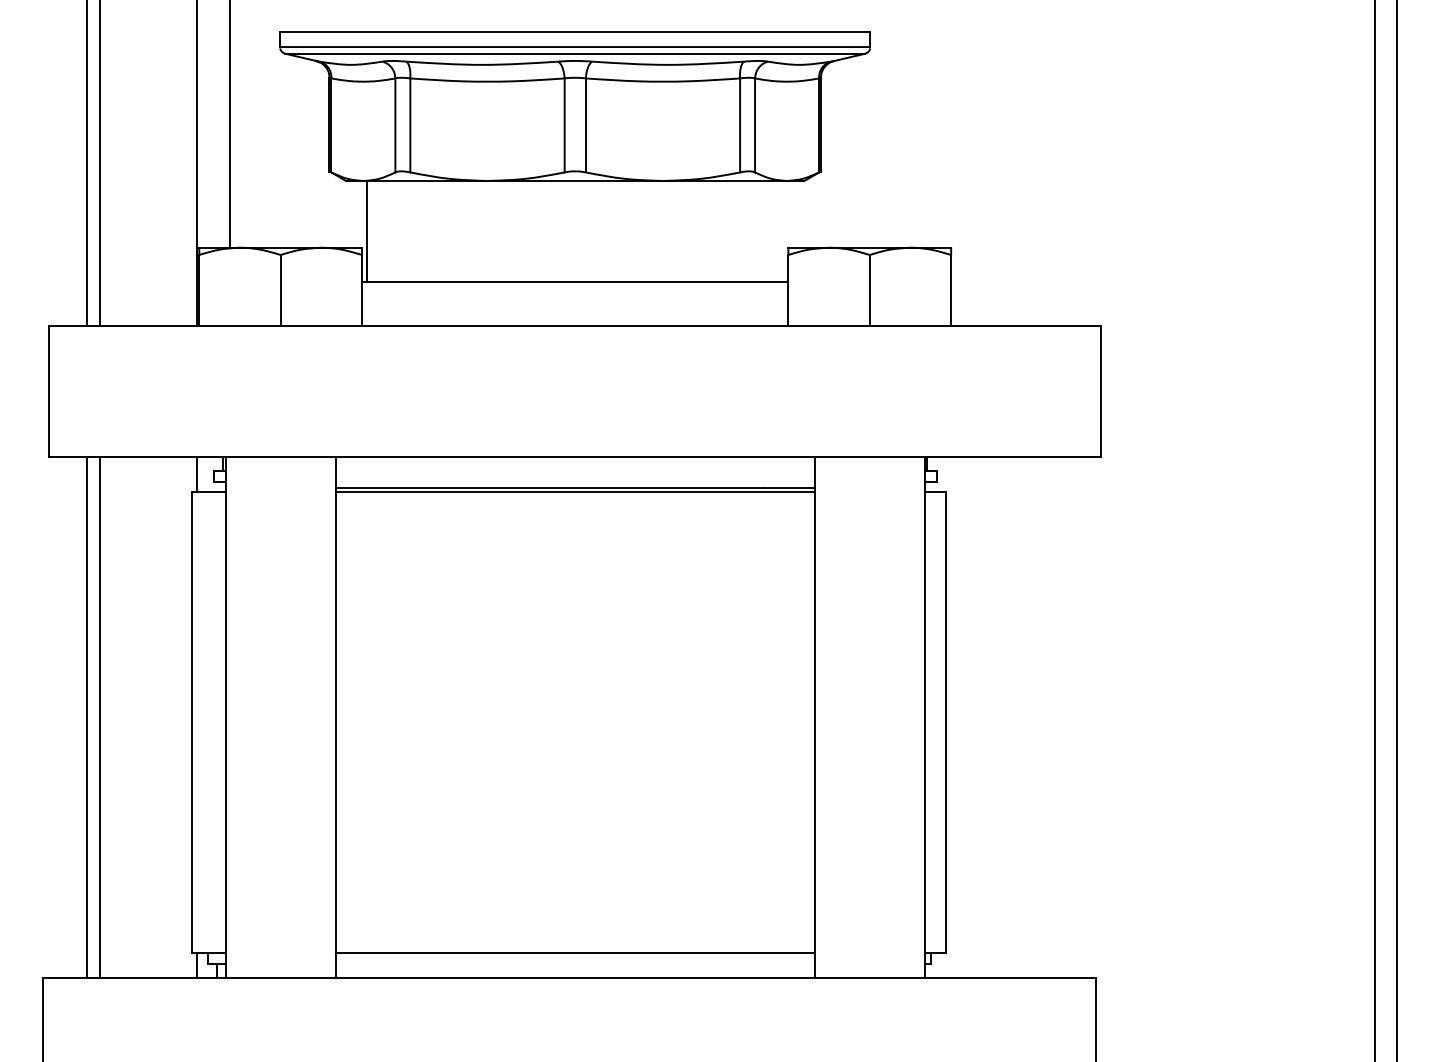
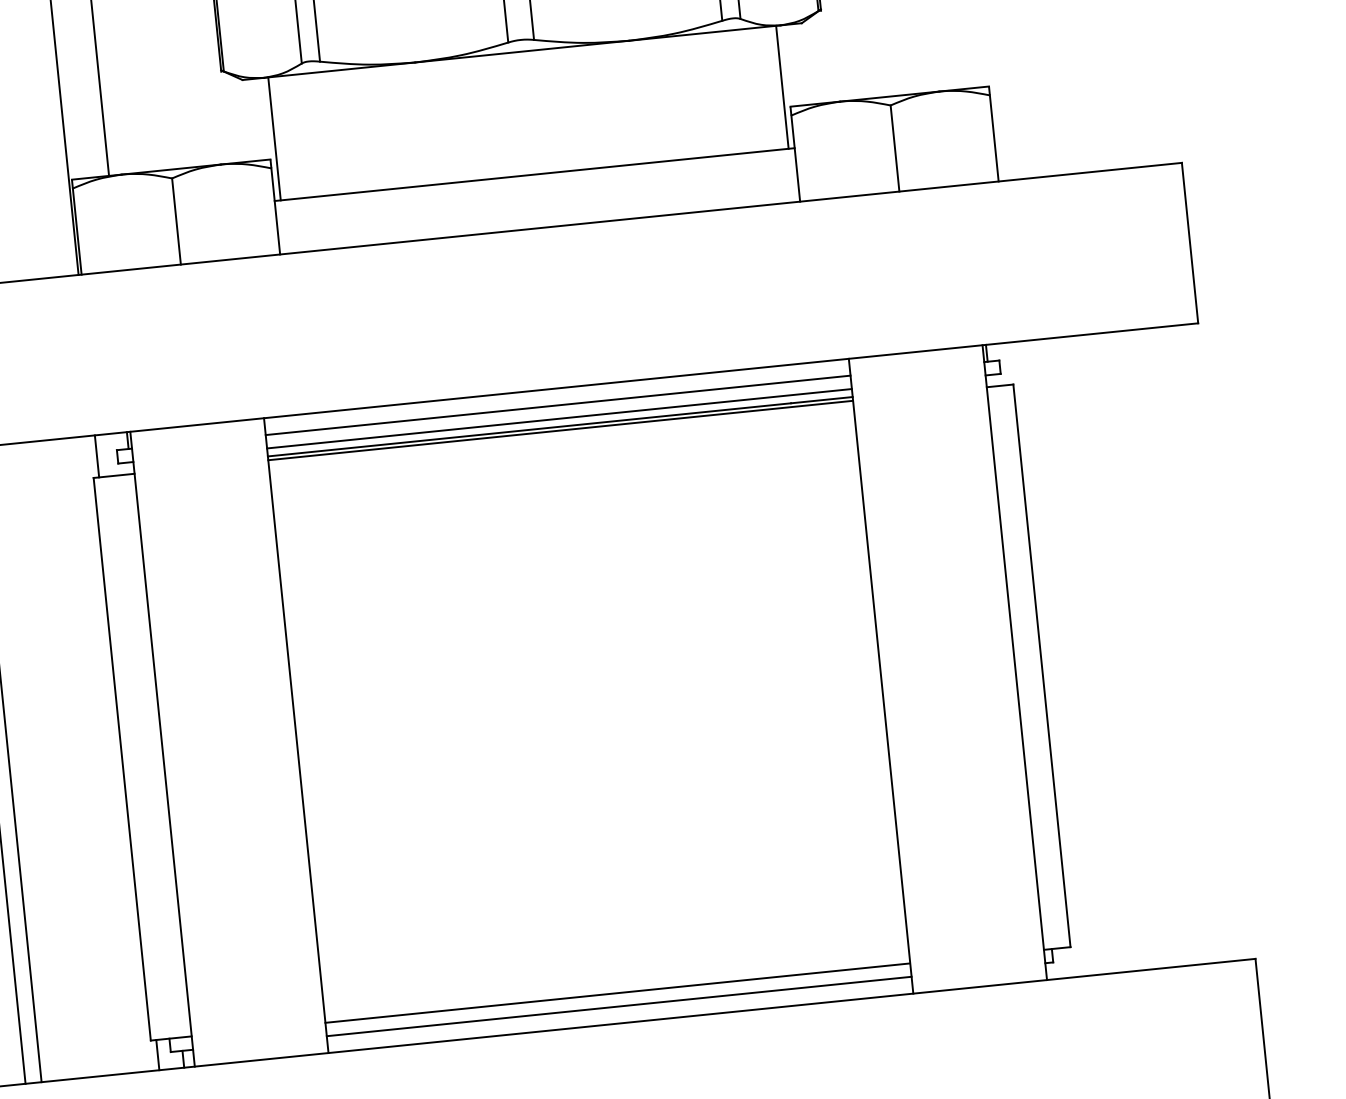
line: (783, 230) -> (782, 86), added
line: (574, 470) -> (557, 404), added
line: (574, 481) -> (558, 418), added
line: (574, 963) -> (618, 1006), added

